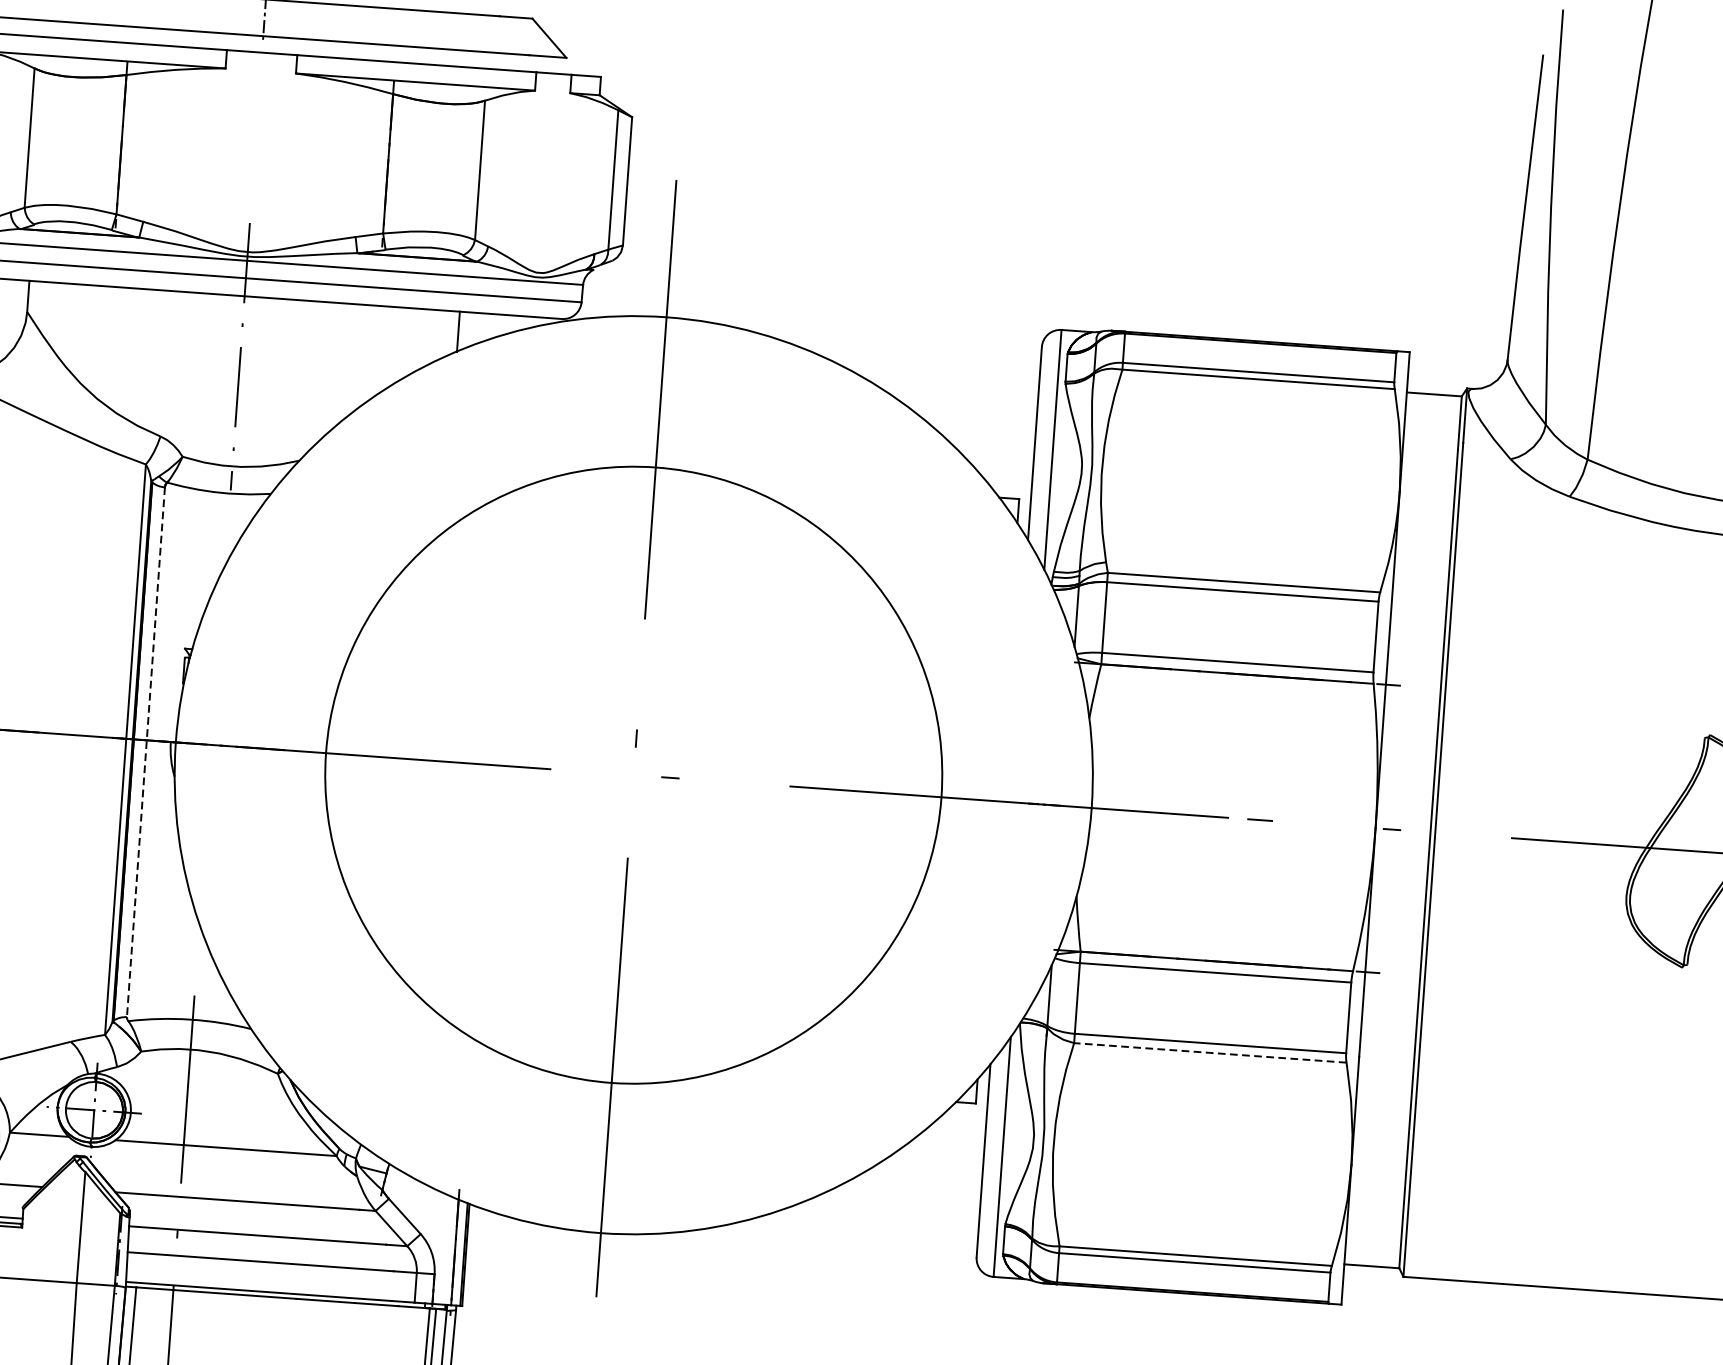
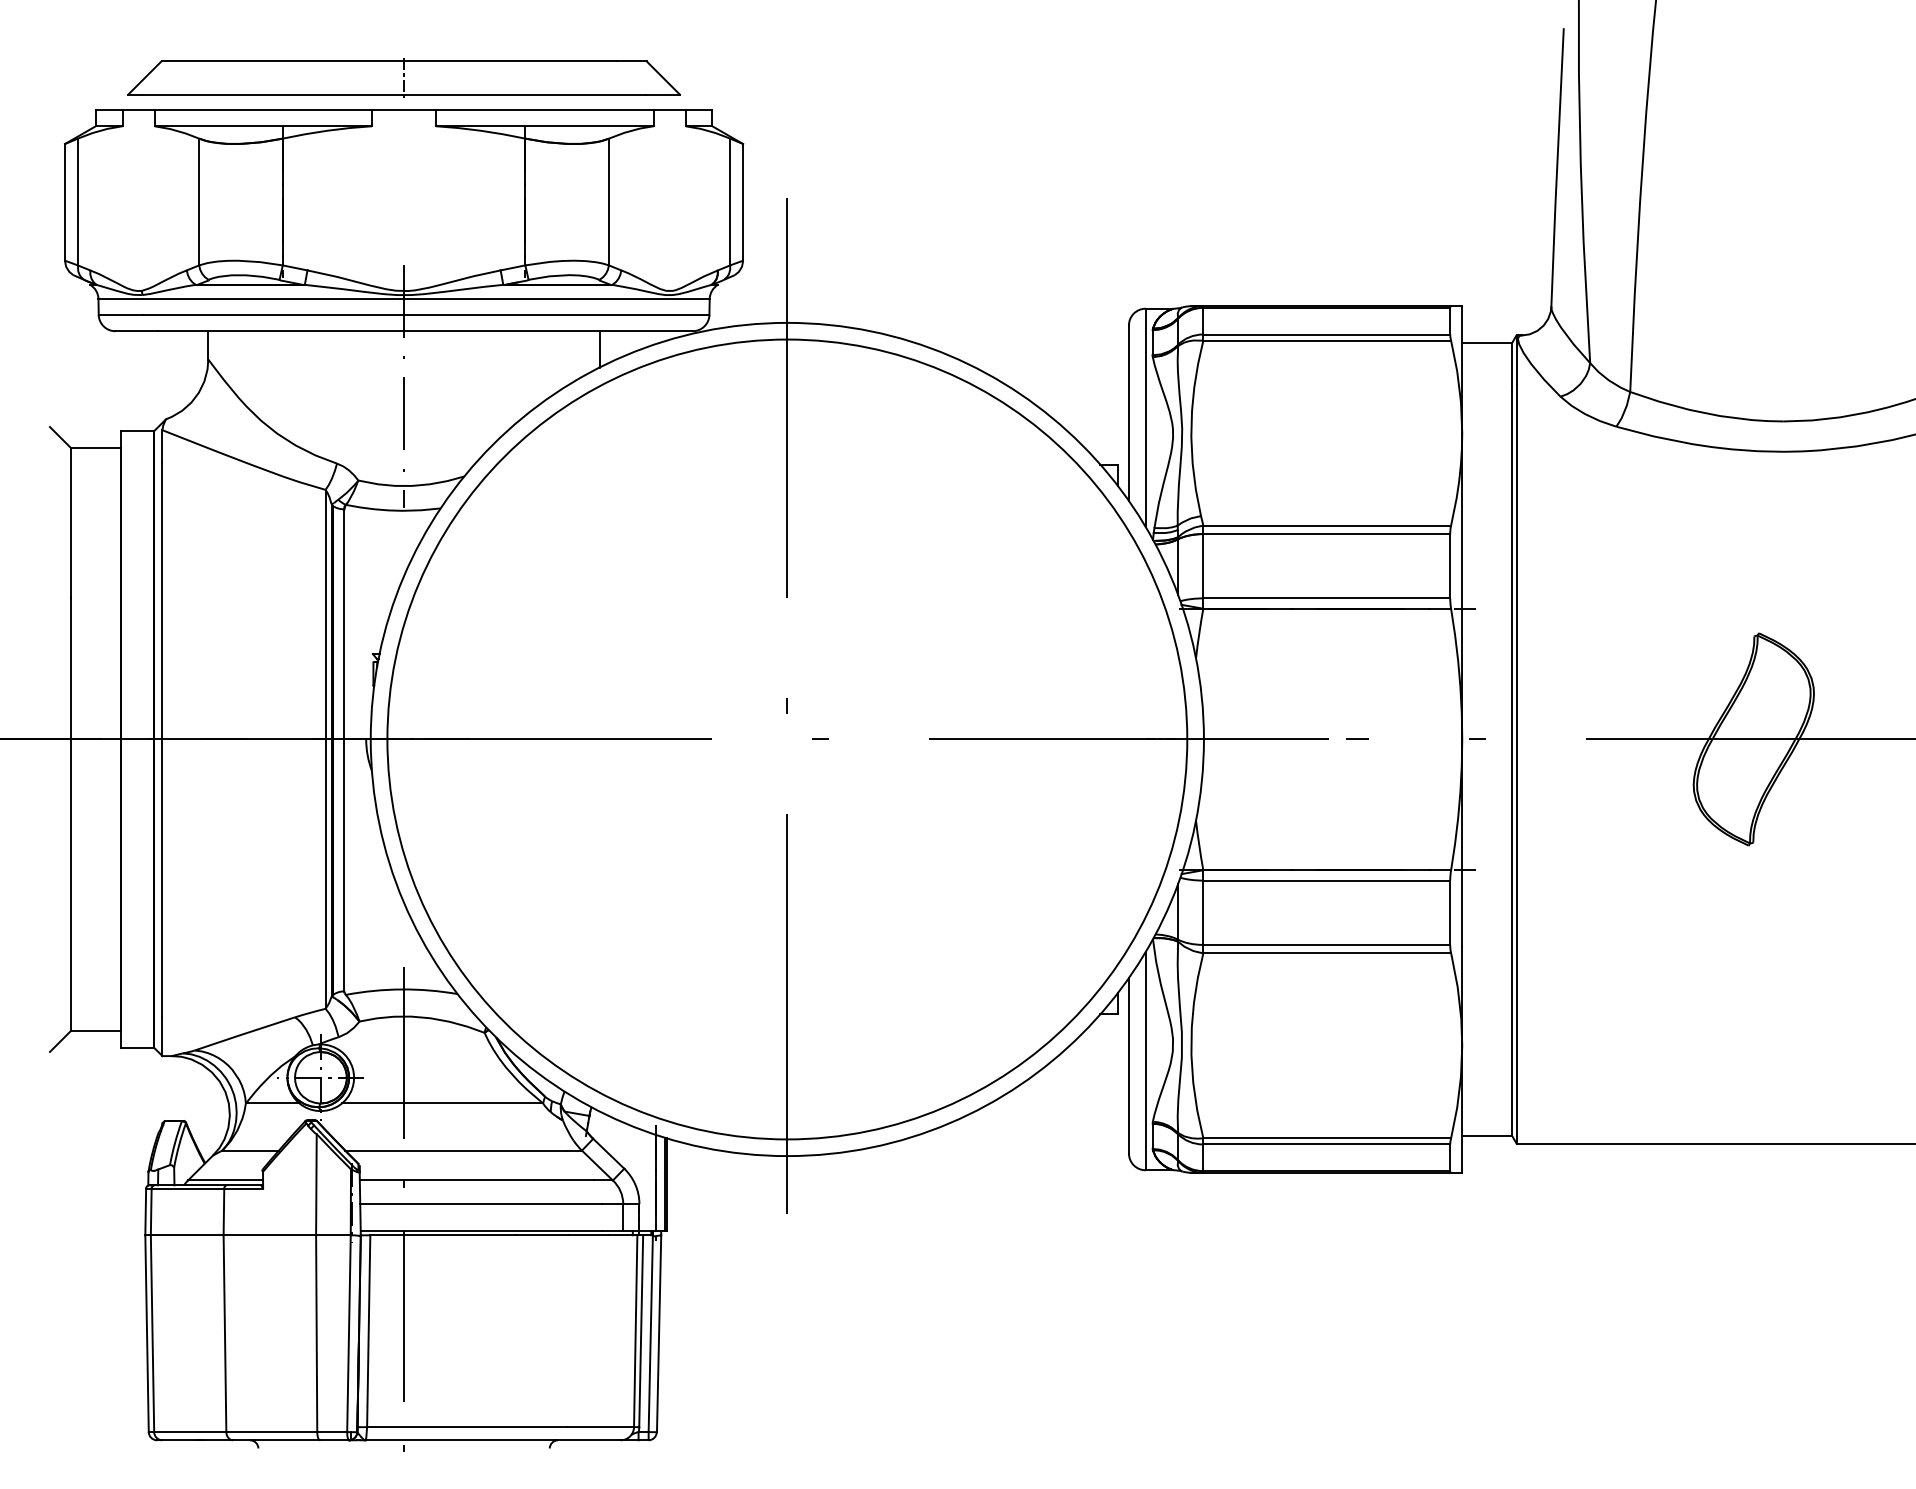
line: (146, 752) -> (344, 750), dashed -> solid
circle: (633, 775) -> (787, 739), size x1.43
line: (1210, 1053) -> (1327, 953), dashed -> solid

